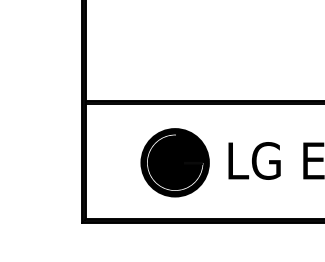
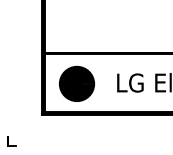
part: (176, 161) -> (77, 83), moved

